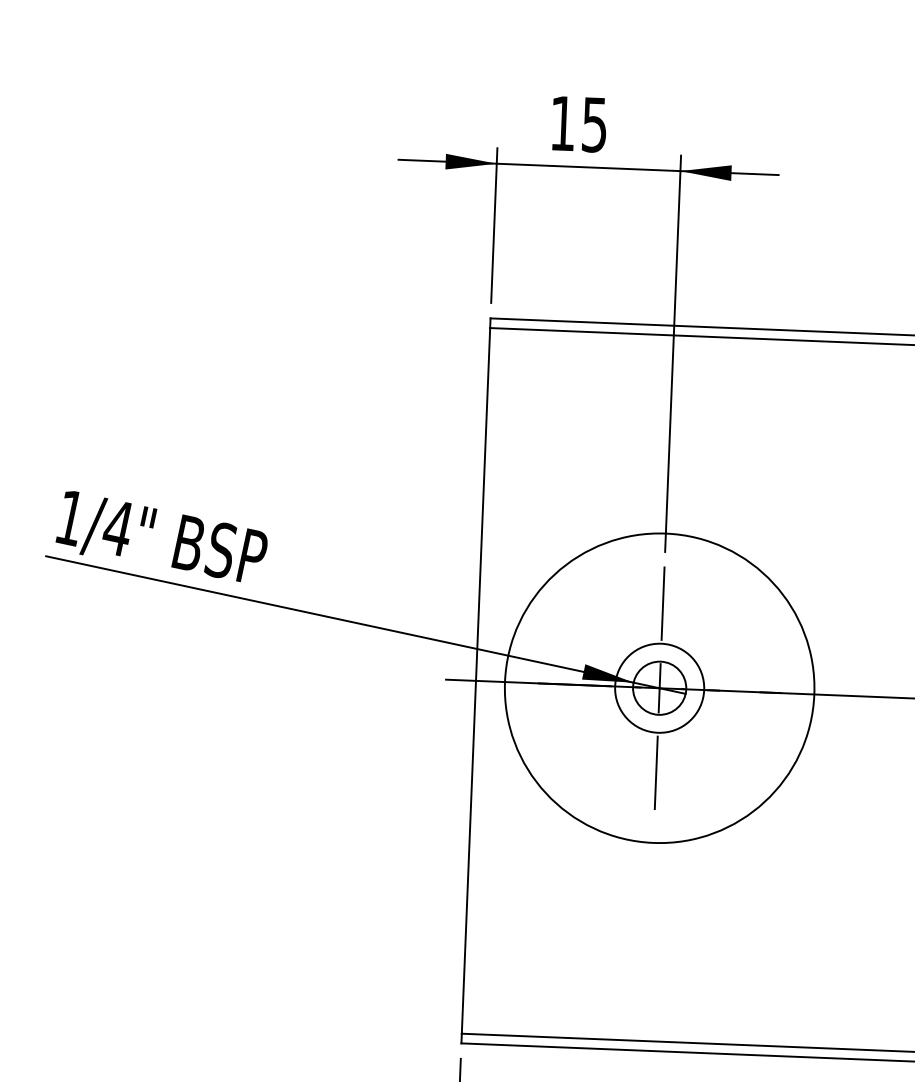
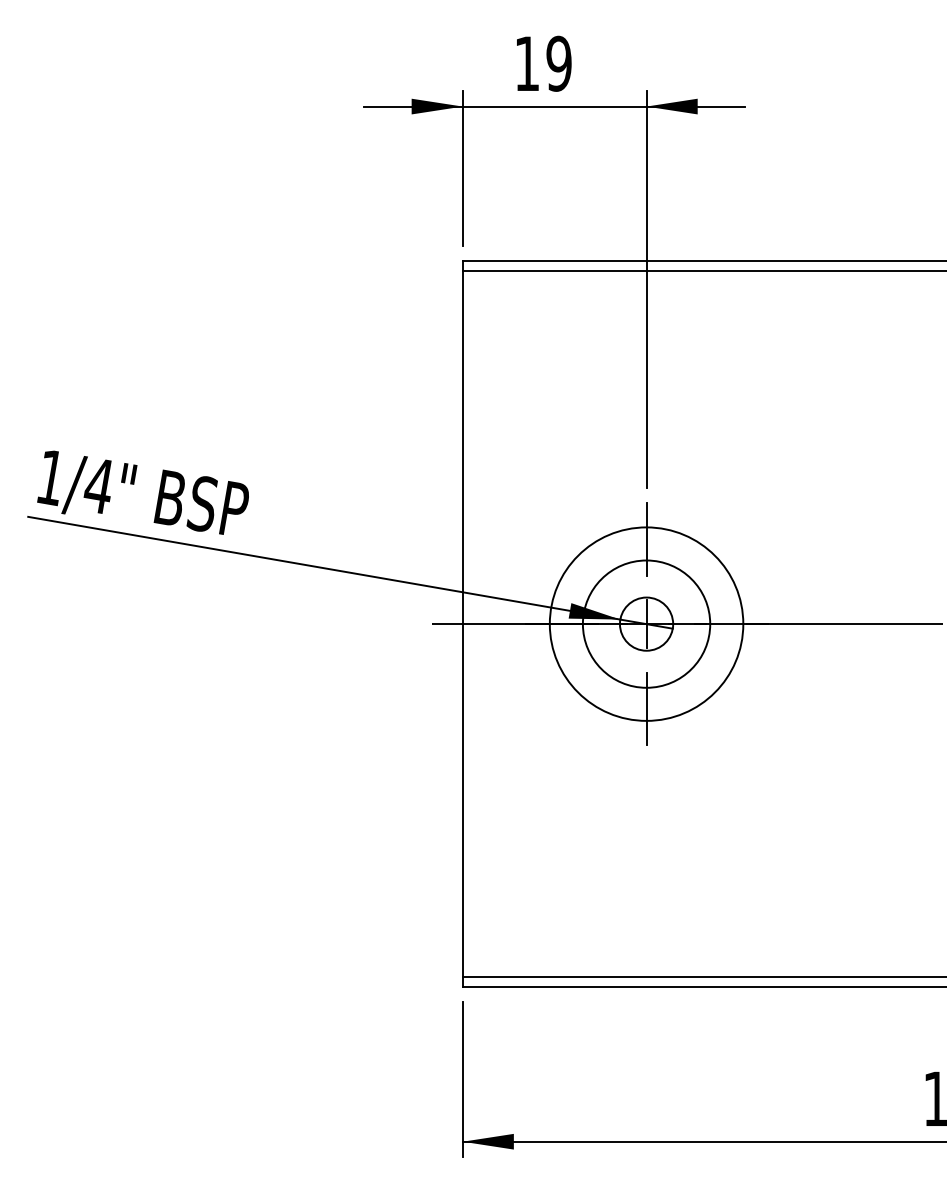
text: (594, 124) -> (558, 63), 15 -> 19
circle: (659, 687) -> (646, 623), size x0.62
circle: (659, 687) -> (646, 623), size x1.43

